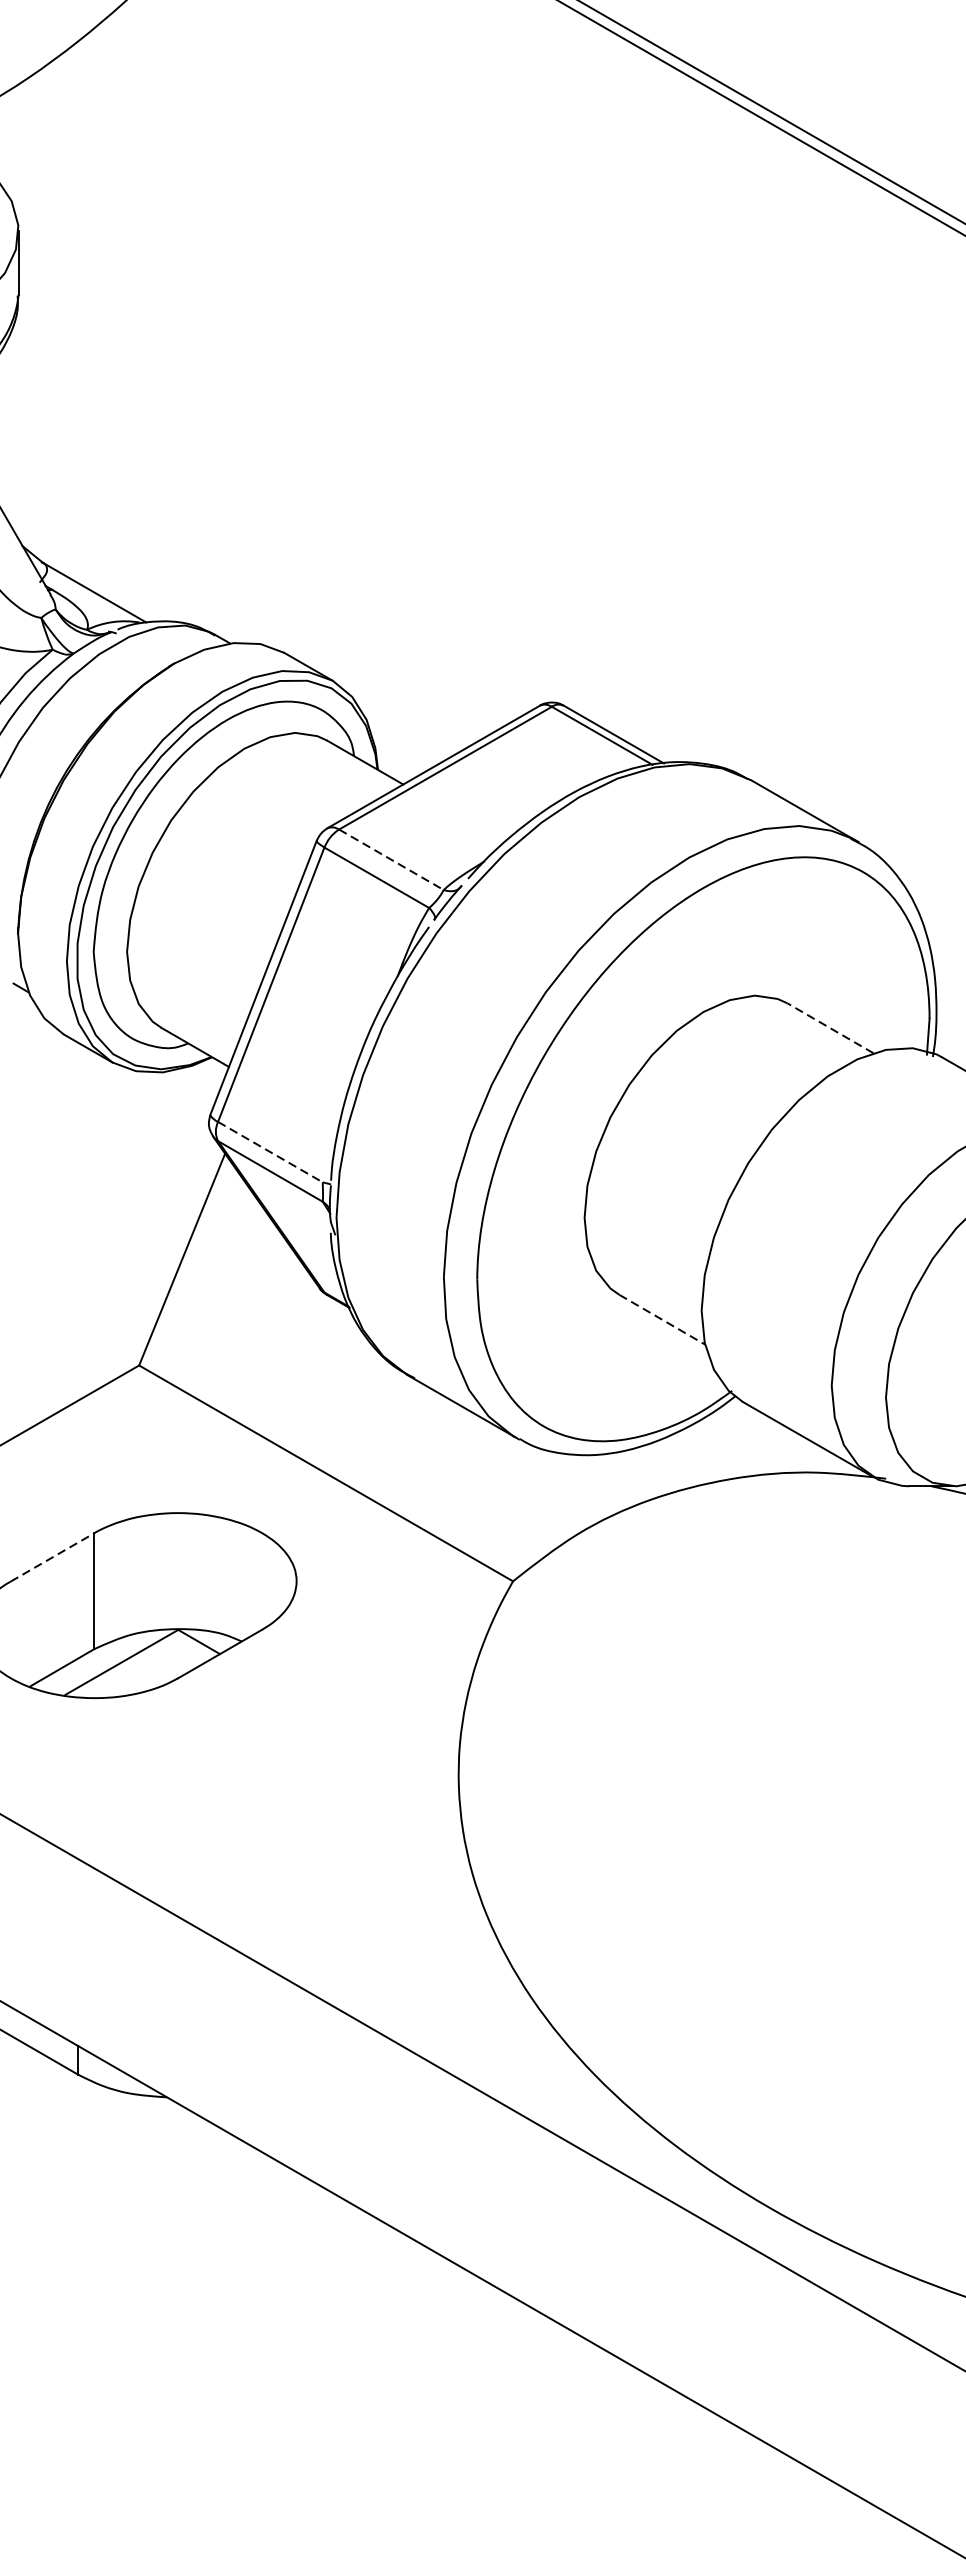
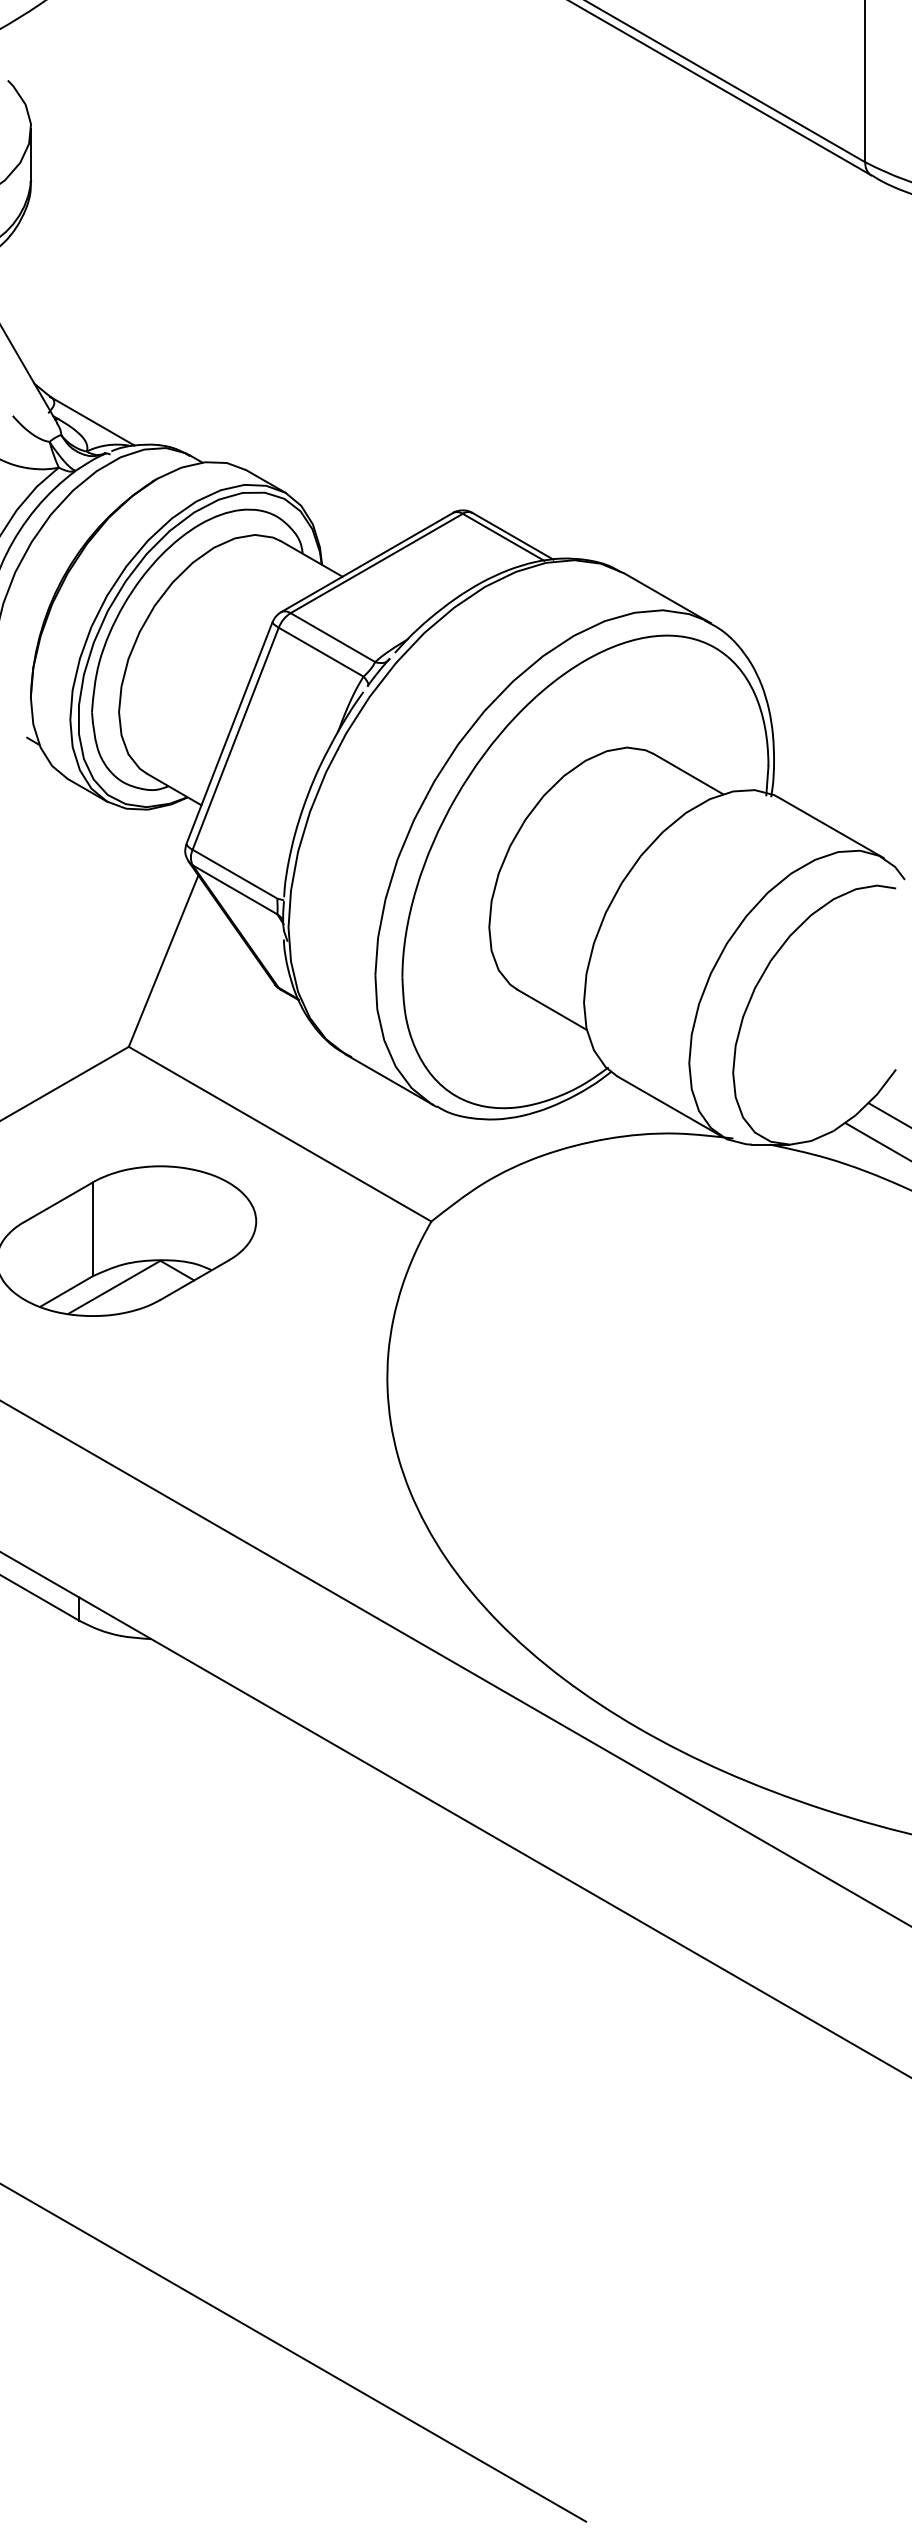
line: (390, 859) -> (332, 637), dashed -> solid
line: (829, 1027) -> (687, 773), dashed -> solid
line: (271, 1152) -> (235, 874), dashed -> solid
line: (662, 1320) -> (552, 1010), dashed -> solid
line: (53, 1556) -> (59, 1201), dashed -> solid

